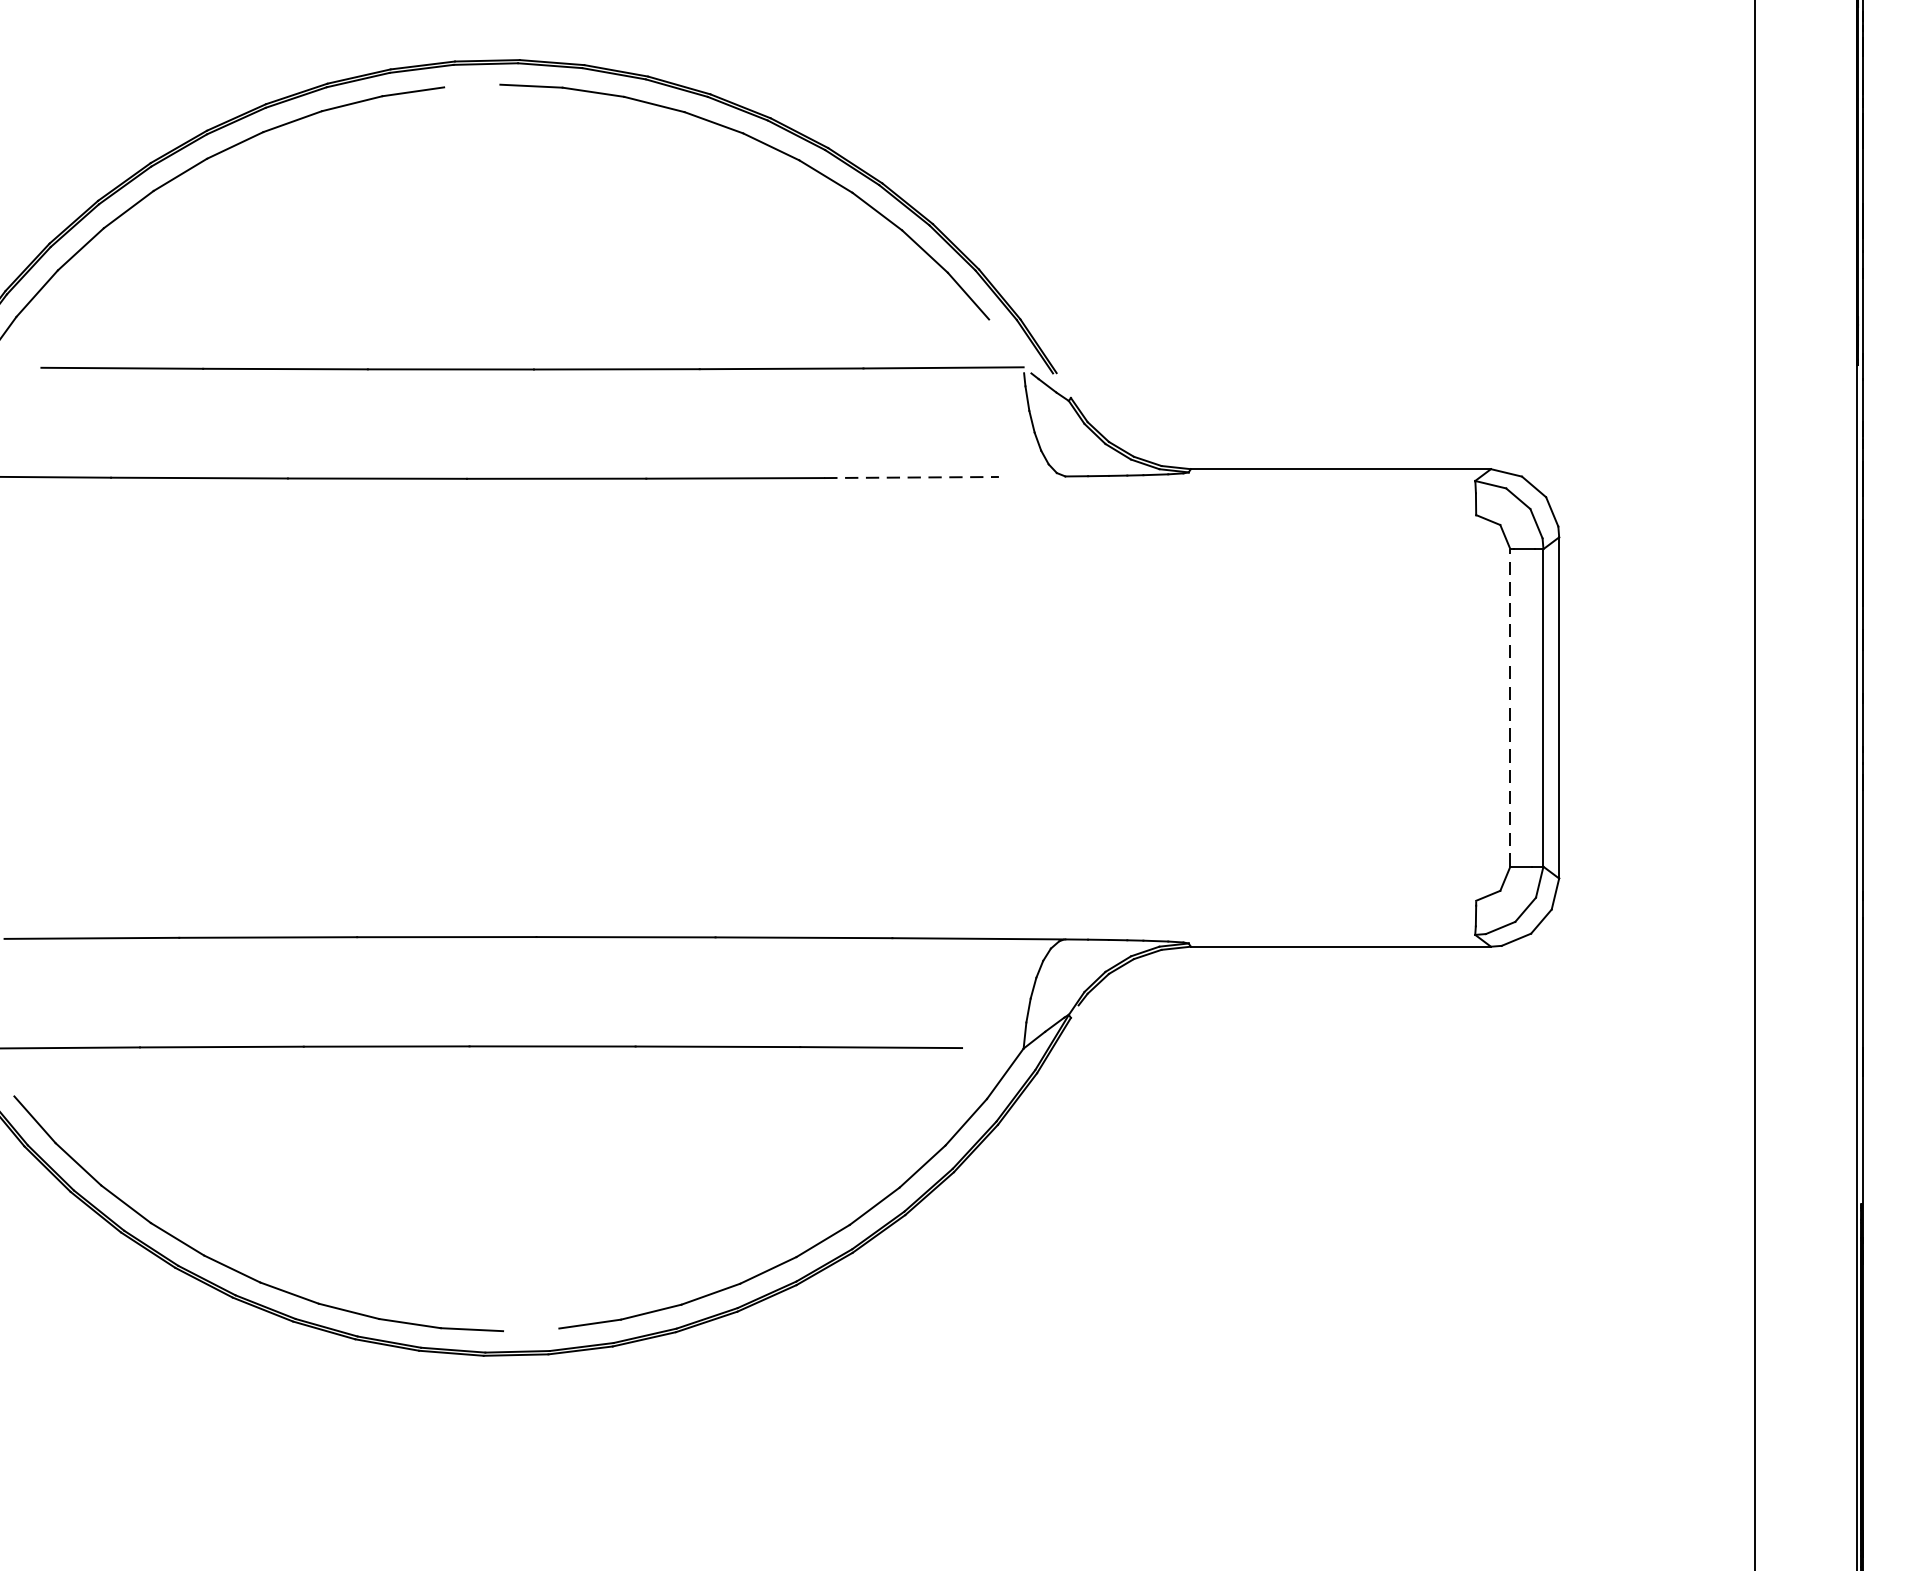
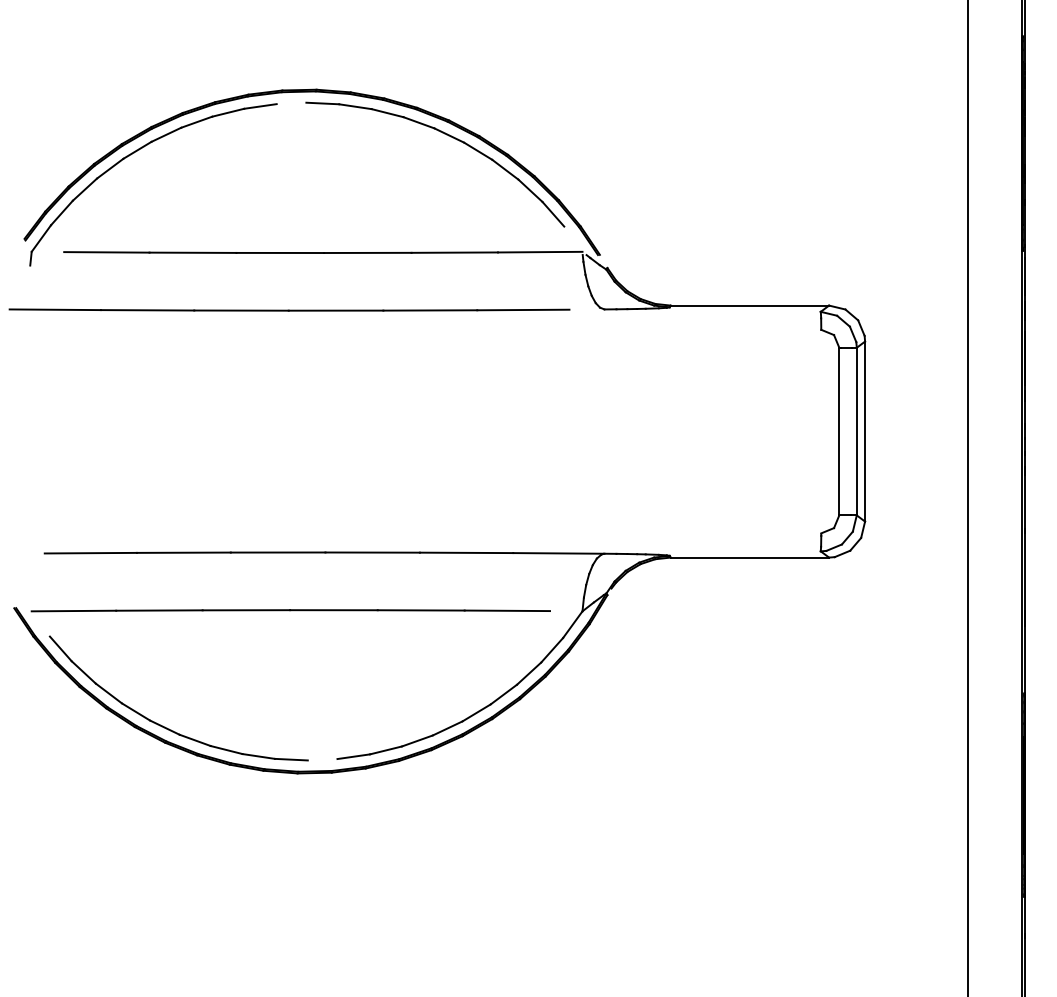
line: (911, 478) -> (523, 310), dashed -> solid
line: (1510, 707) -> (839, 431), dashed -> solid

